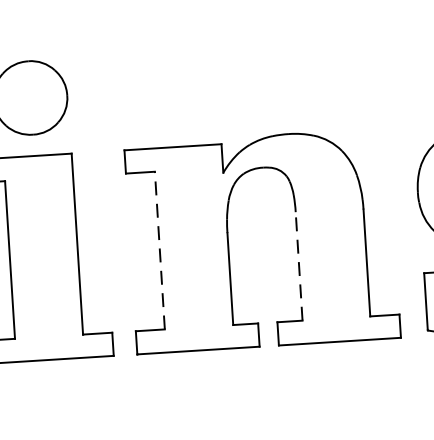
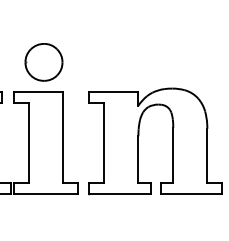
line: (160, 249) -> (104, 142), dashed -> solid
line: (299, 264) -> (173, 154), dashed -> solid

